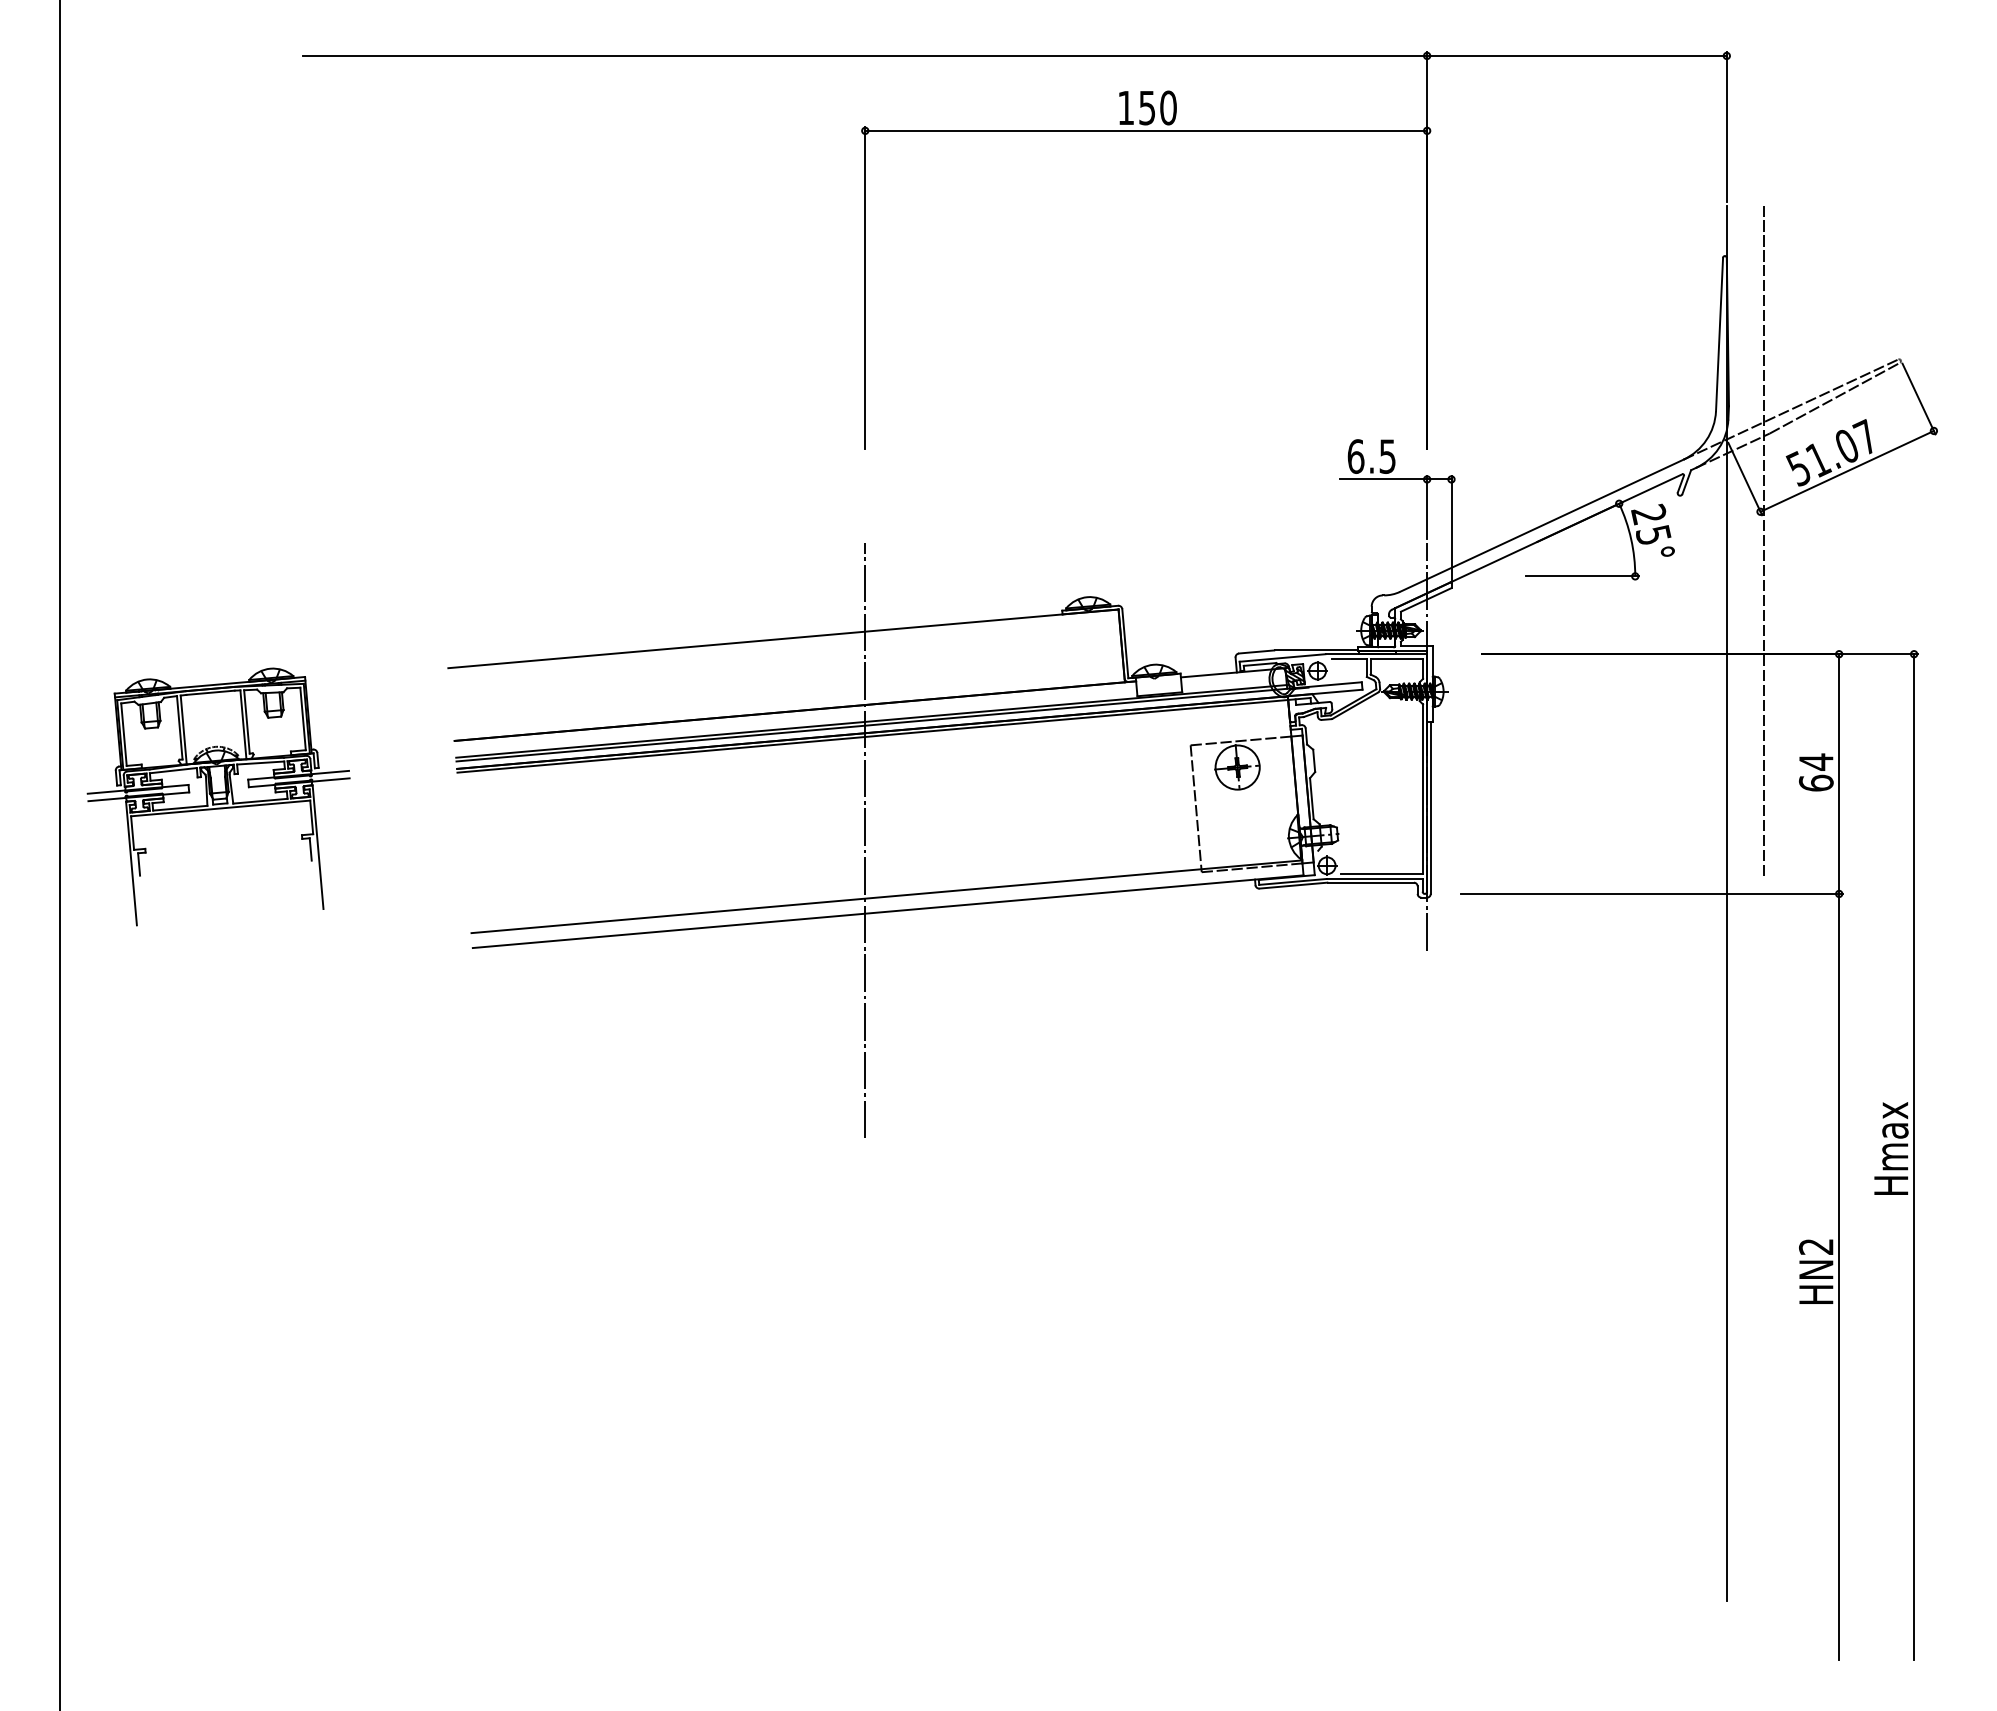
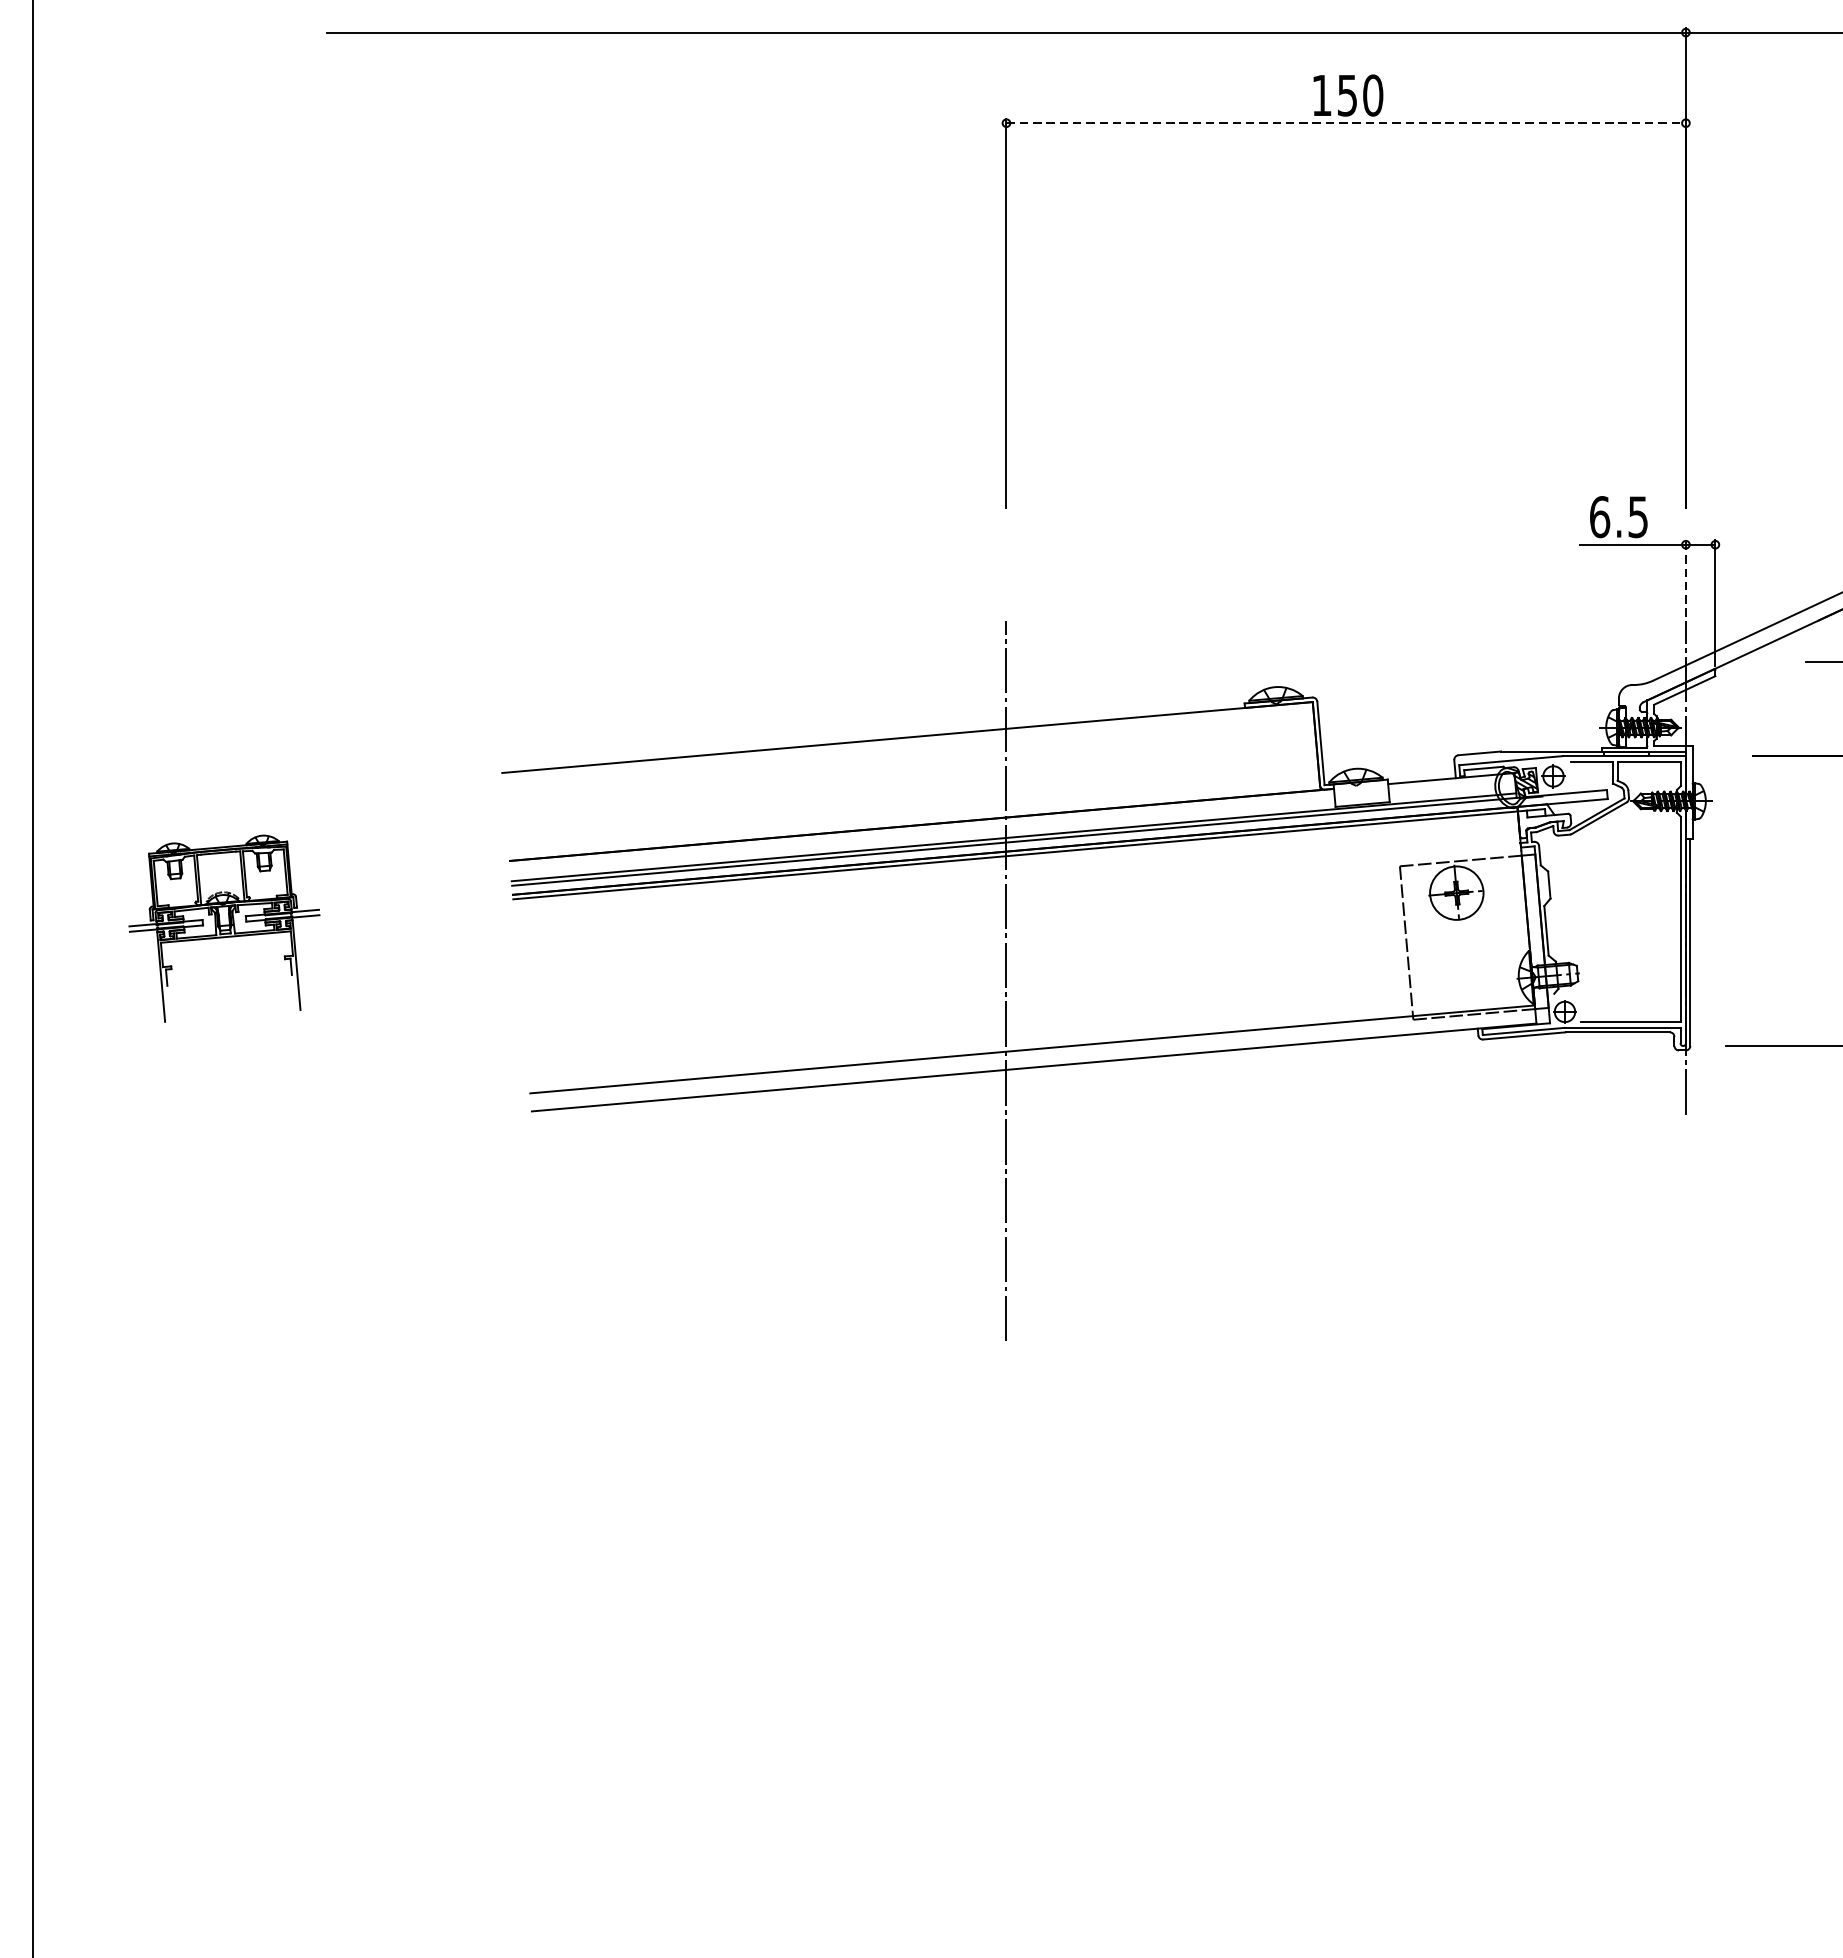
line: (1146, 130) -> (1346, 122), solid -> dashed
line: (1427, 507) -> (1686, 578), solid -> dashed
part: (218, 796) -> (224, 928), size x0.6

